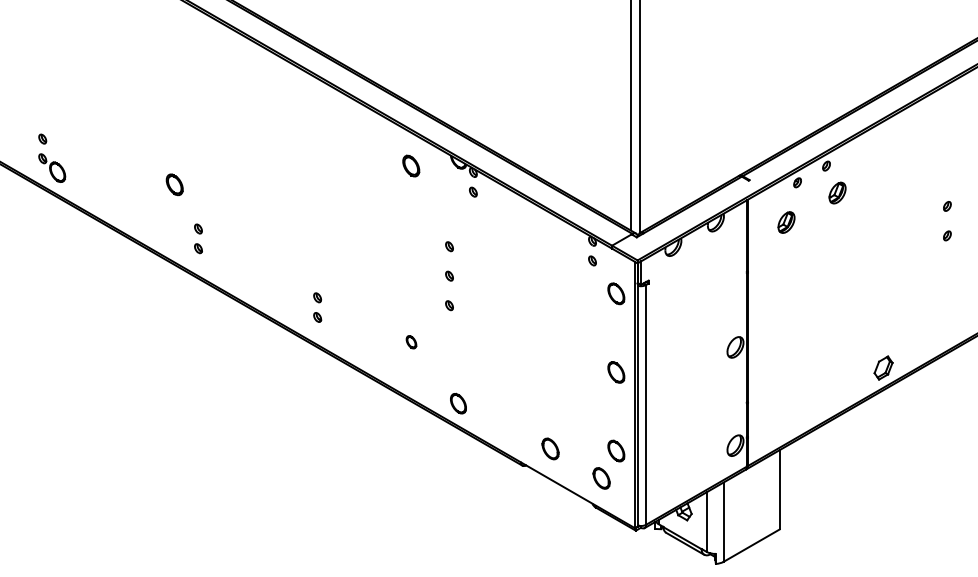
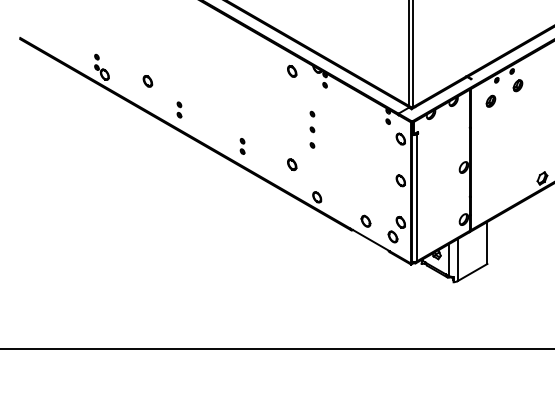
part: (174, 185) -> (147, 81), moved
part: (411, 341) -> (292, 164), size x1.67

